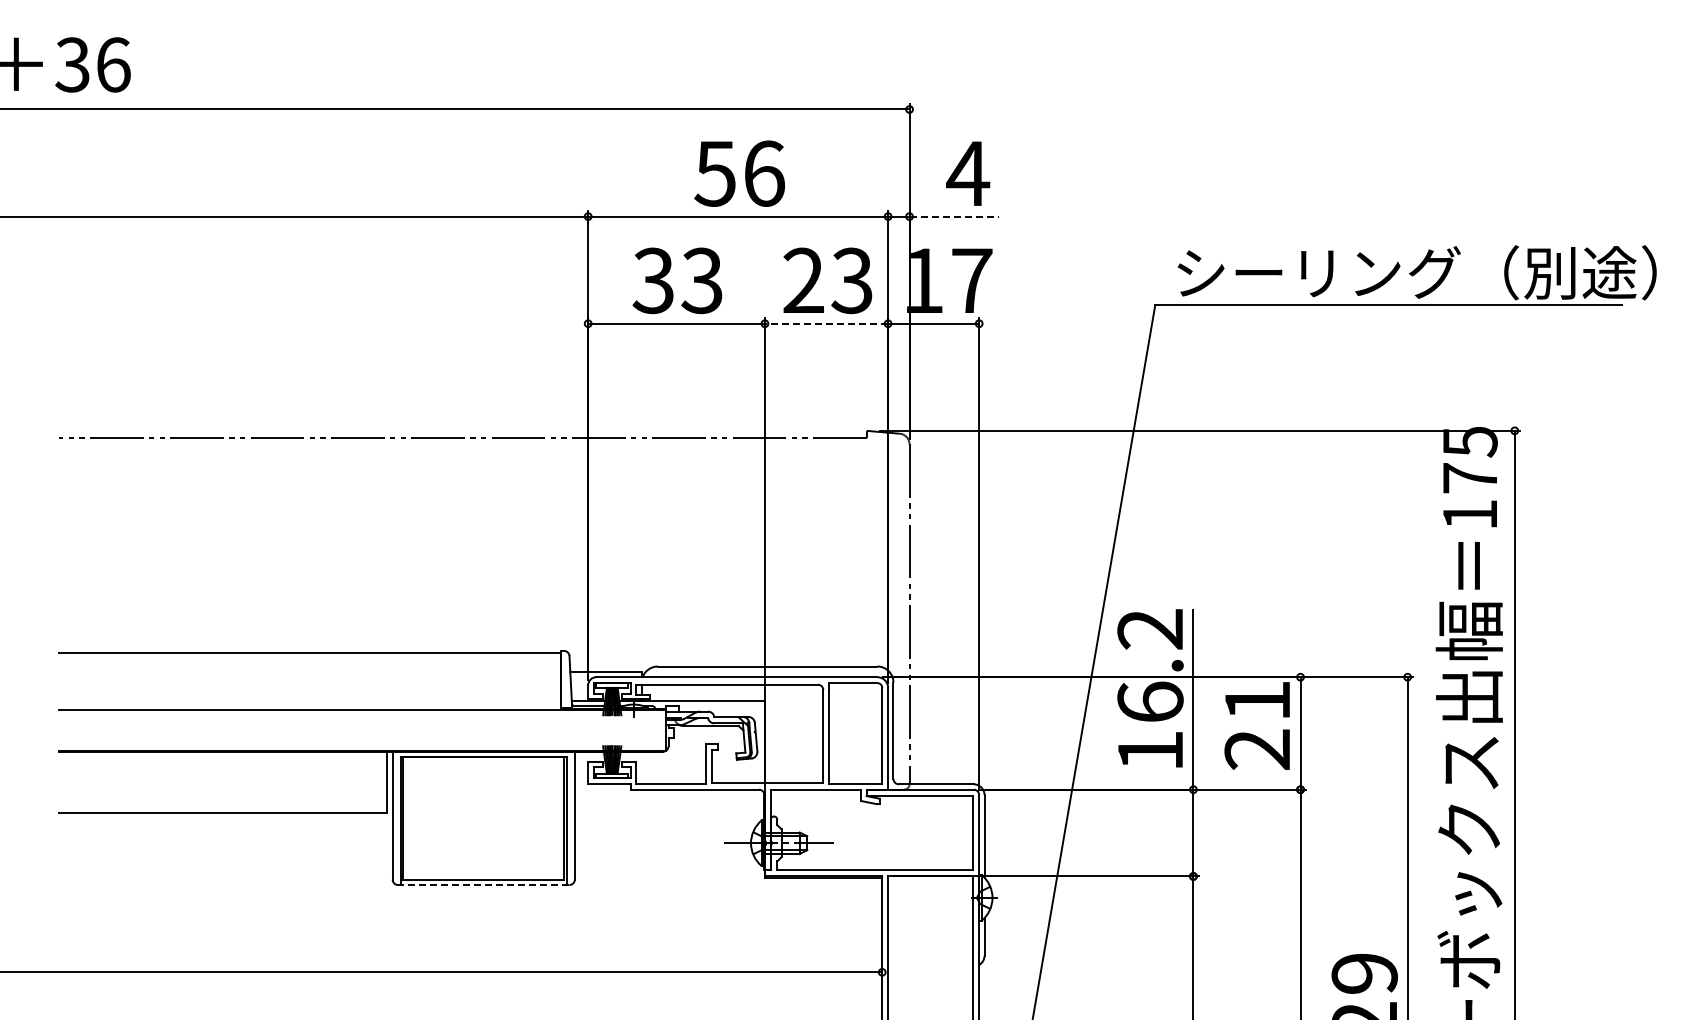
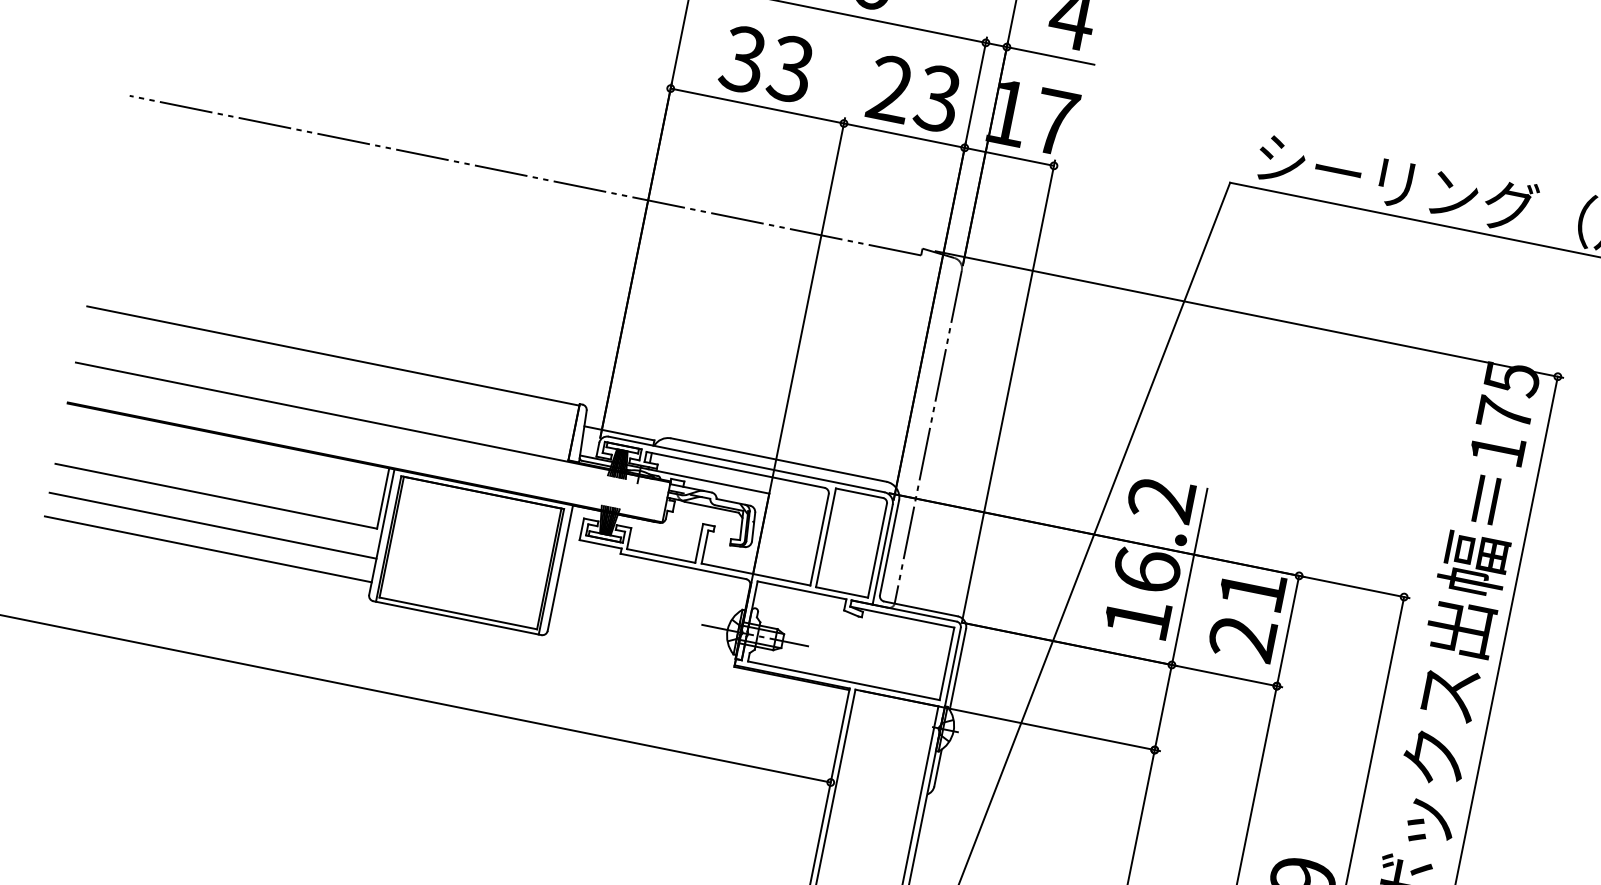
line: (954, 216) -> (1050, 55), dashed -> solid
line: (826, 323) -> (904, 135), dashed -> solid
line: (225, 842) -> (212, 525), added
line: (225, 866) -> (207, 548), added
line: (483, 885) -> (457, 618), dashed -> solid

